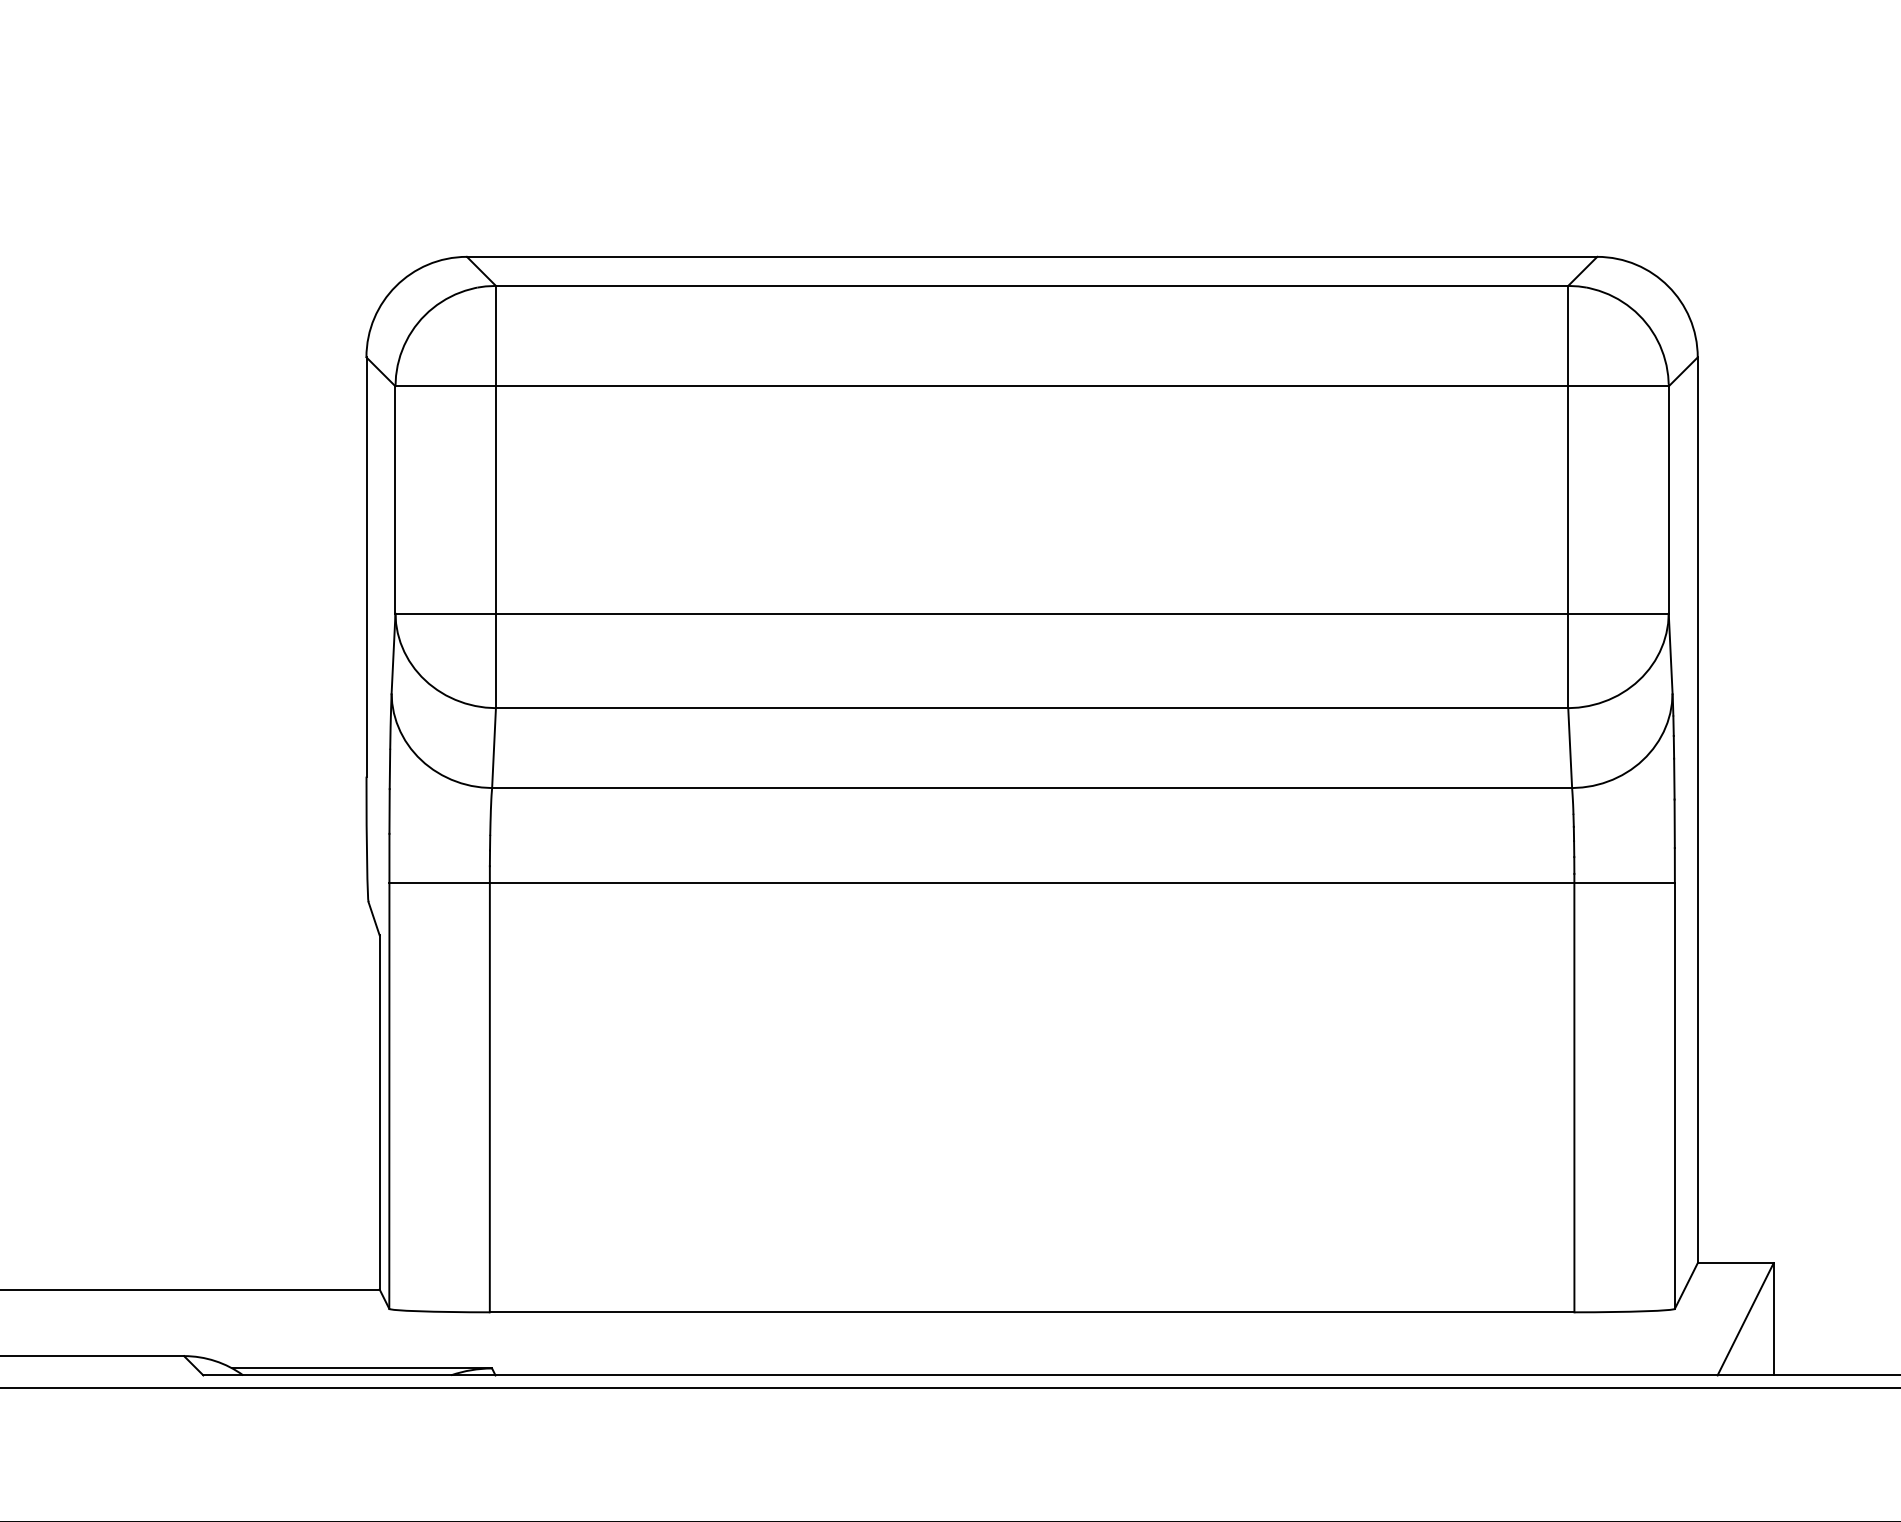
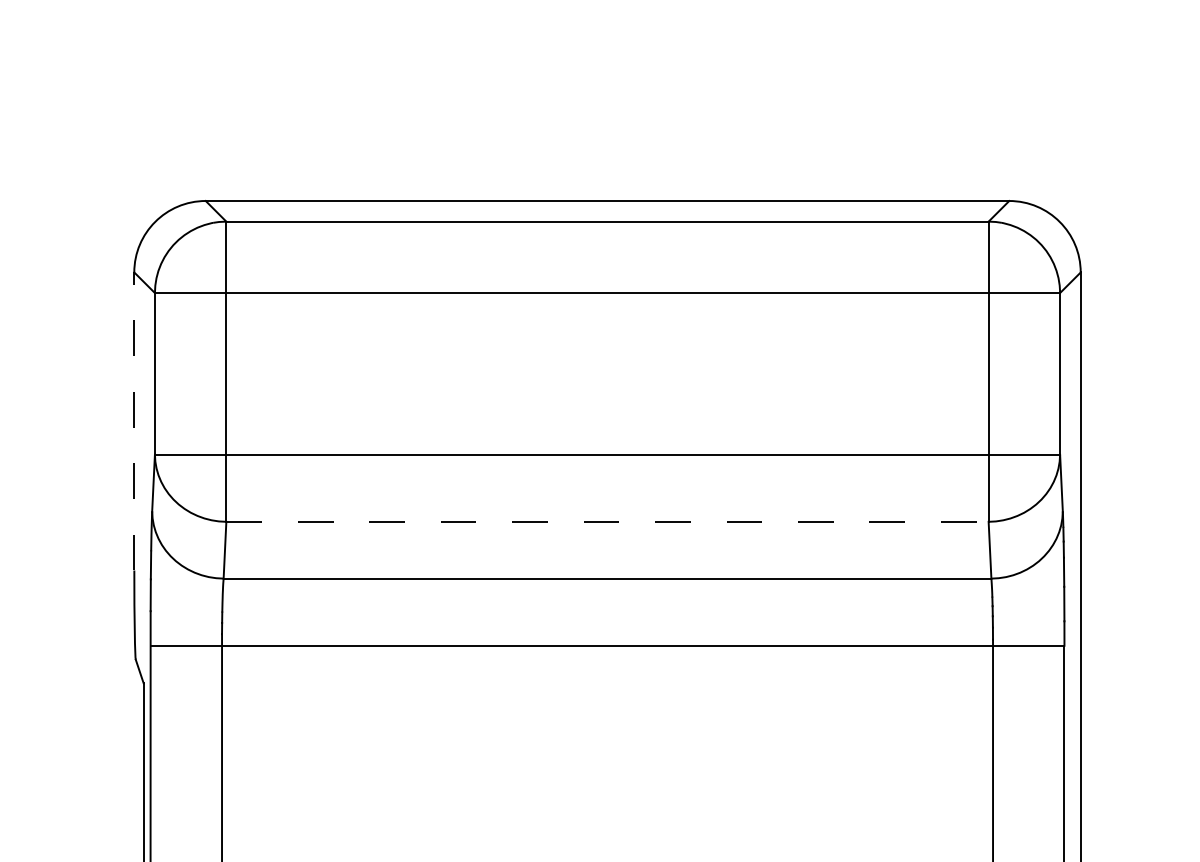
line: (366, 567) -> (134, 421), solid -> dashed
line: (1032, 708) -> (607, 522), solid -> dashed

